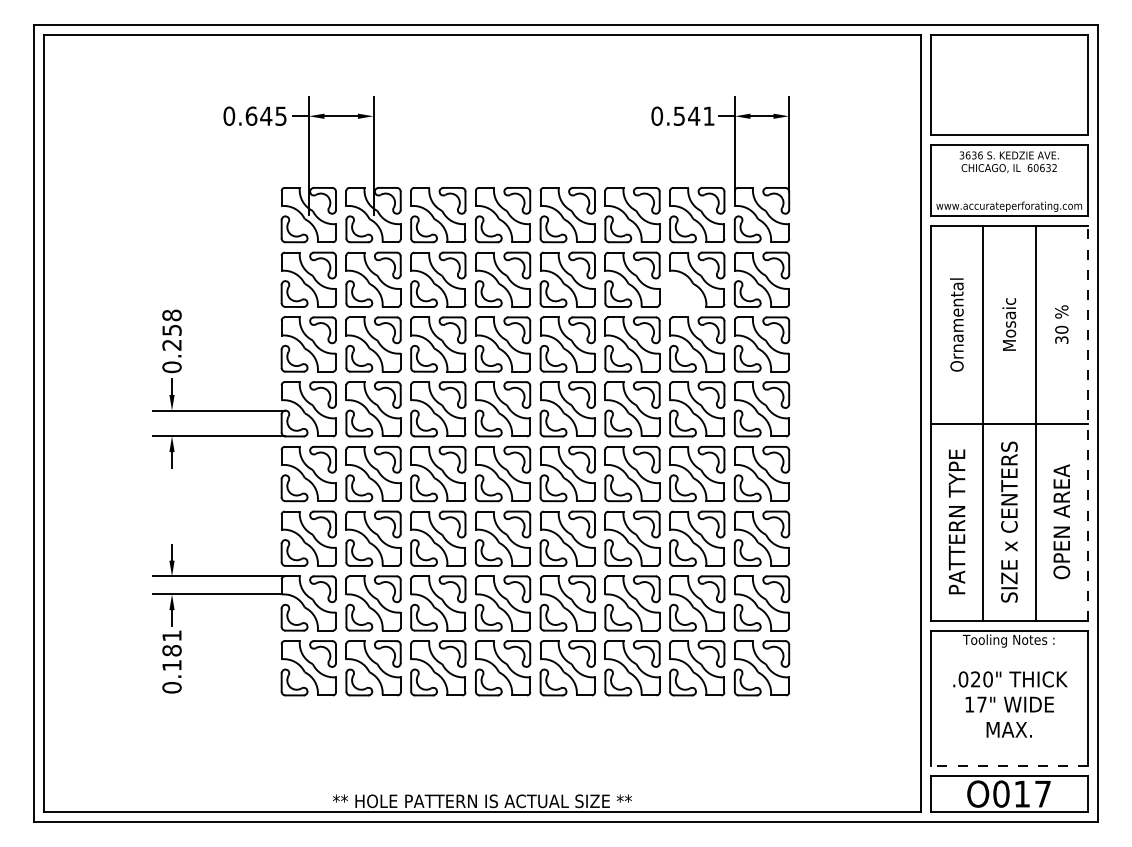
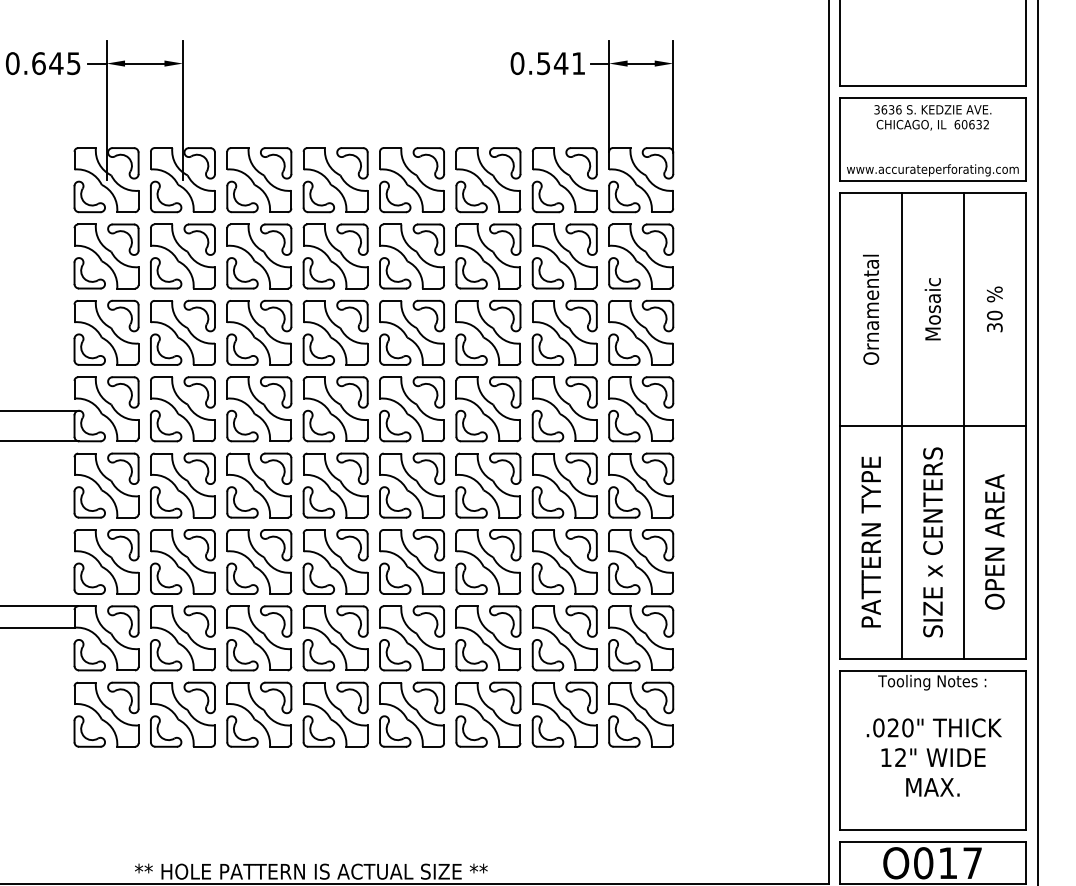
part: (682, 293) -> (547, 272), added
line: (1088, 423) -> (1026, 426), dashed -> solid
text: (981, 704) -> (900, 757), 17" -> 12"
line: (1009, 765) -> (933, 829), dashed -> solid

